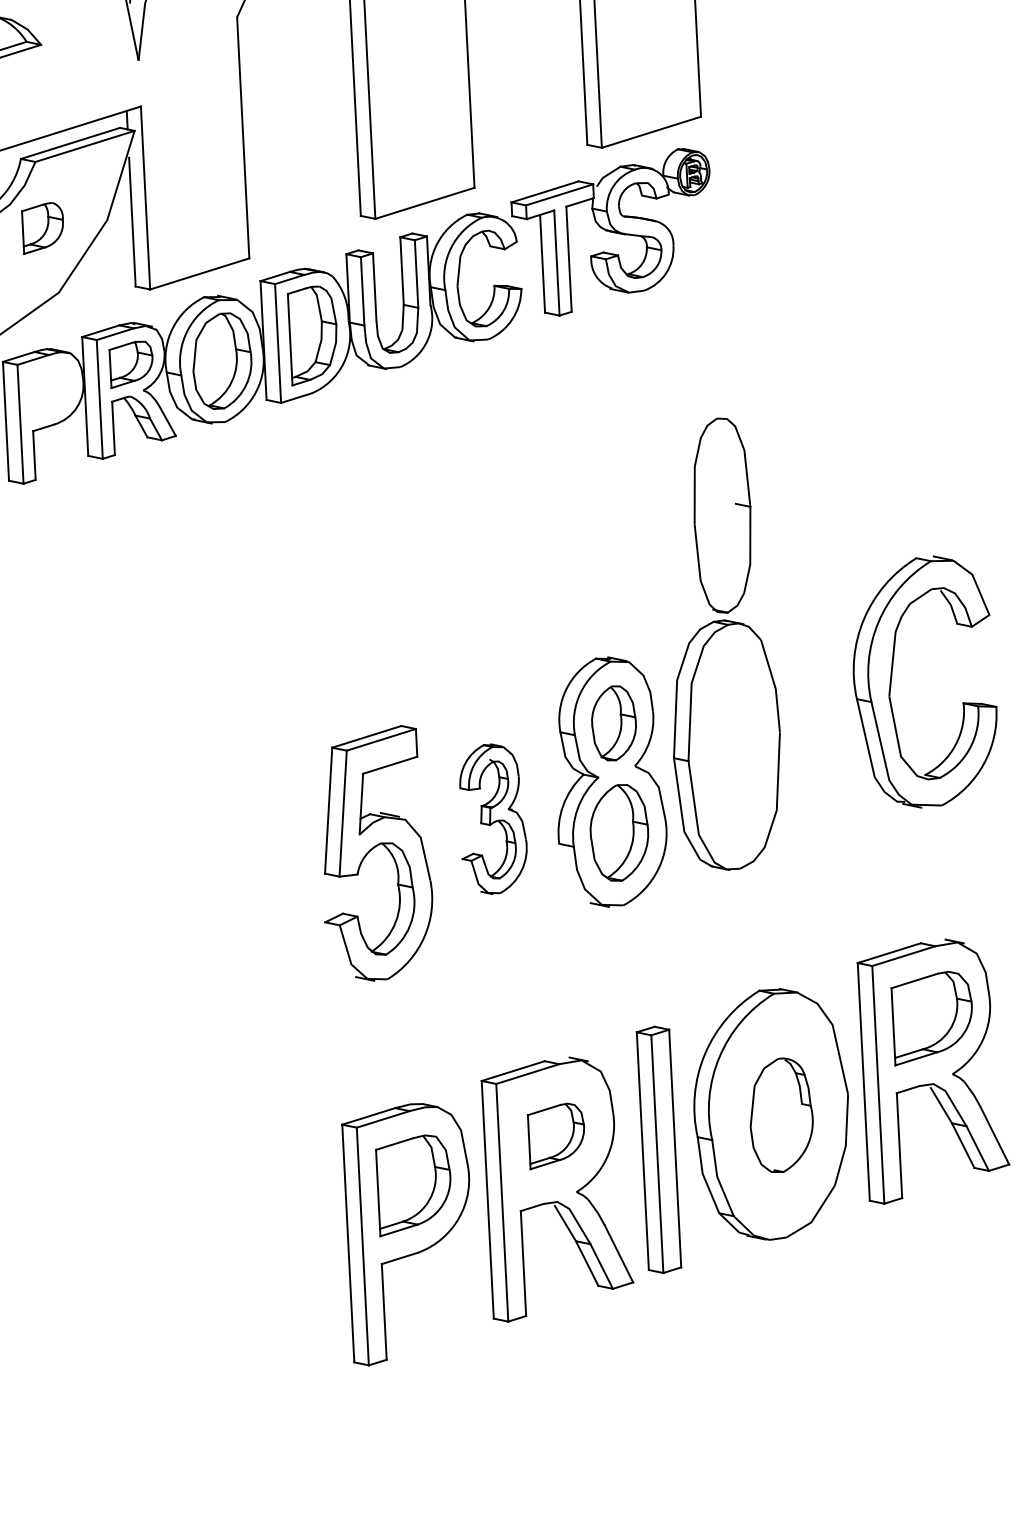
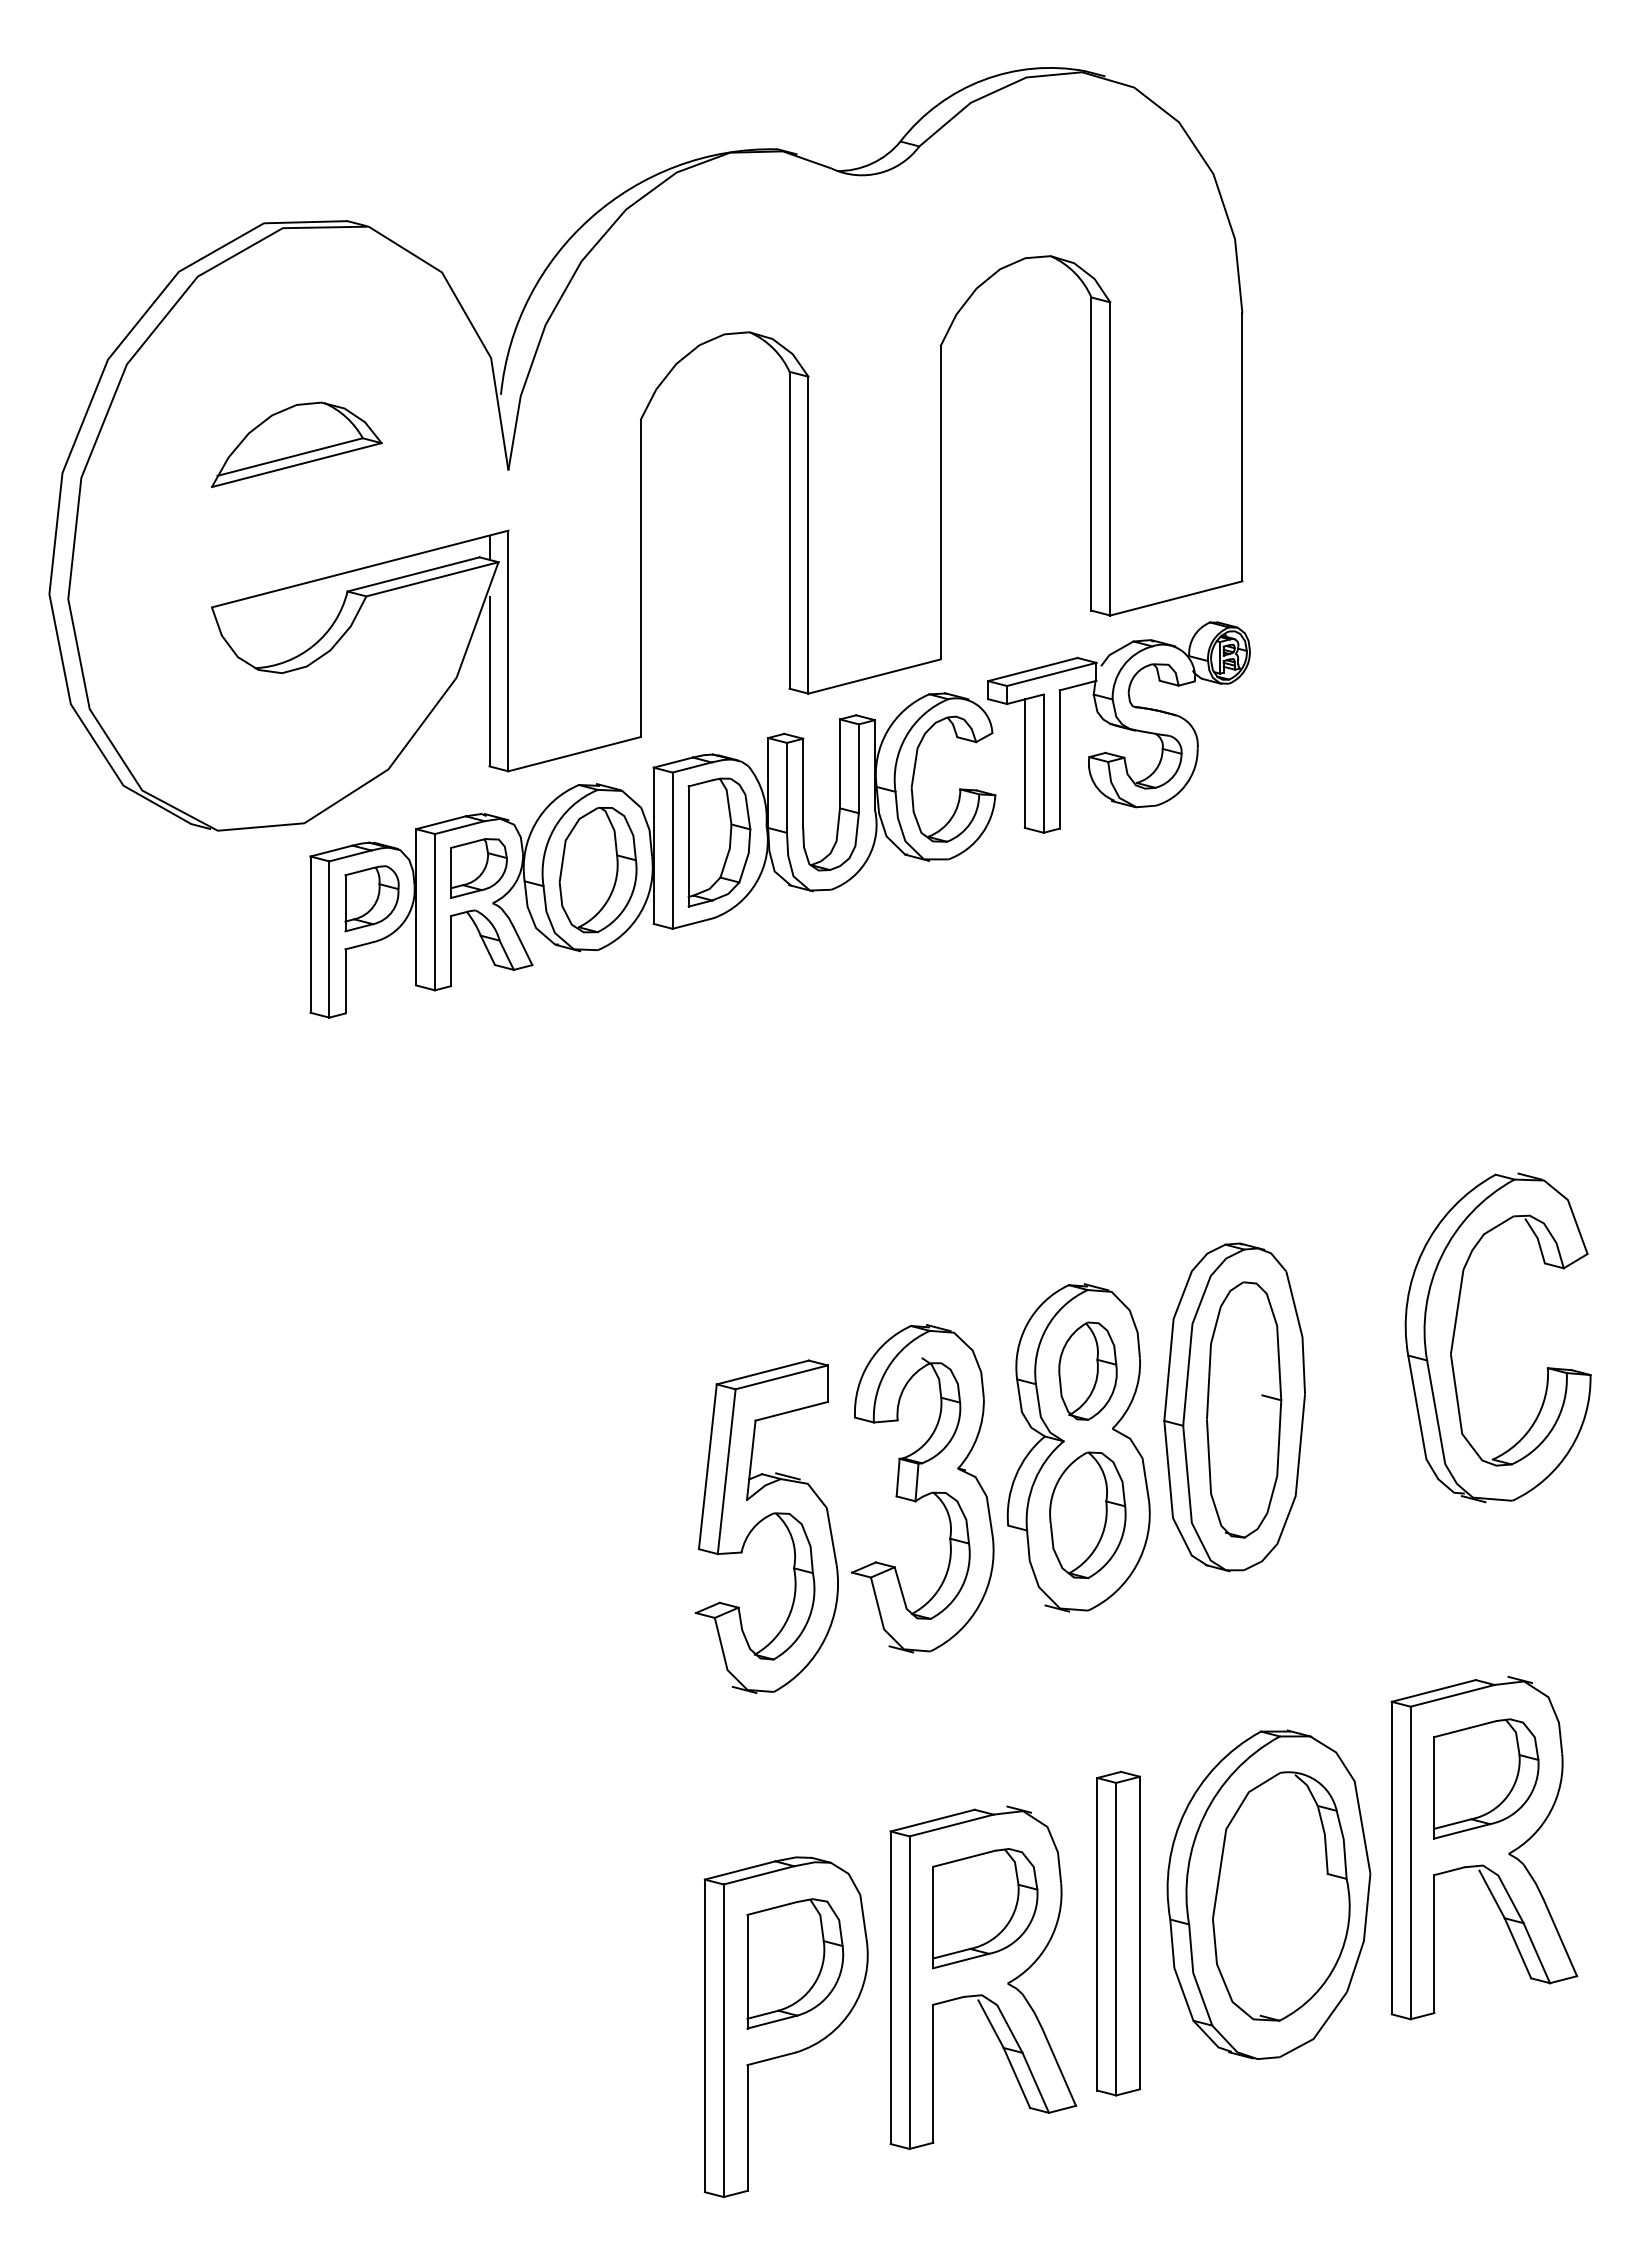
part: (42, 228) -> (371, 898), moved
part: (722, 515) -> (1244, 1409), moved
part: (492, 818) -> (922, 1488), size x1.67
part: (781, 1115) -> (1281, 1896), size x1.67
part: (556, 1135) -> (985, 1908), size x1.43

